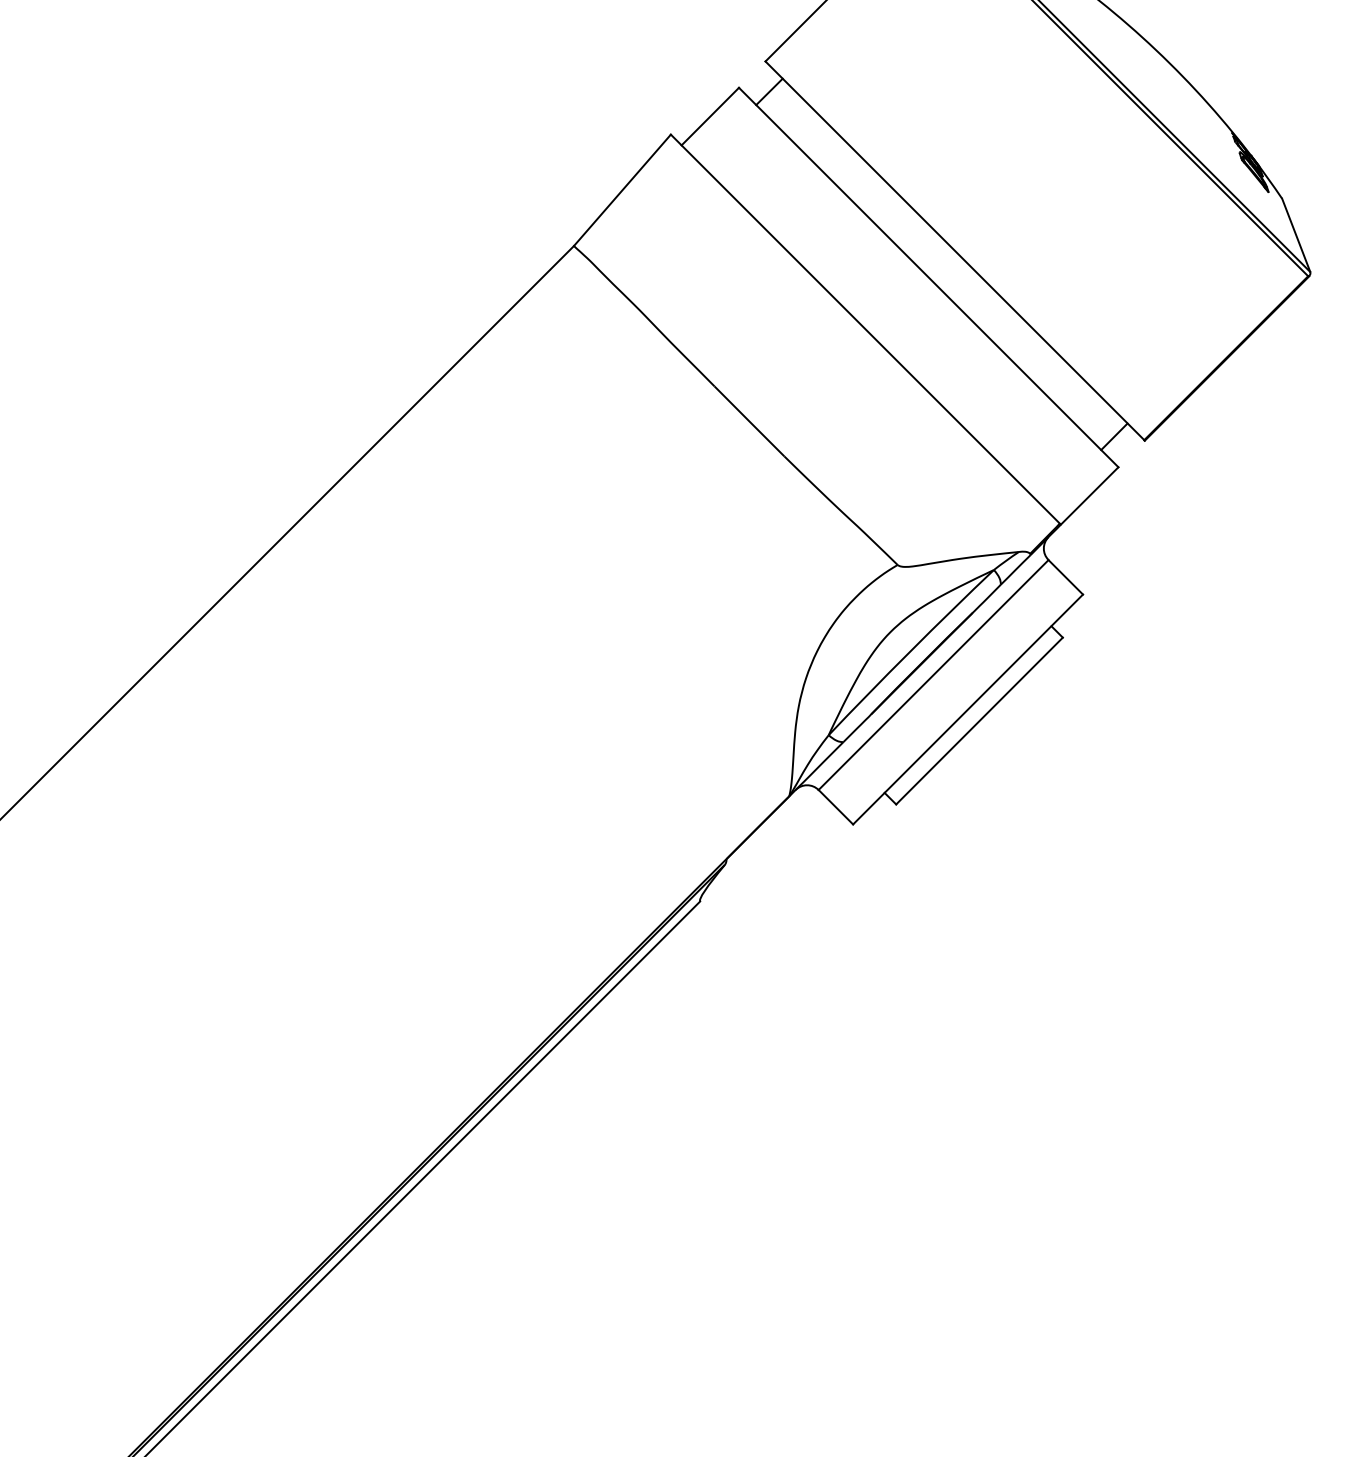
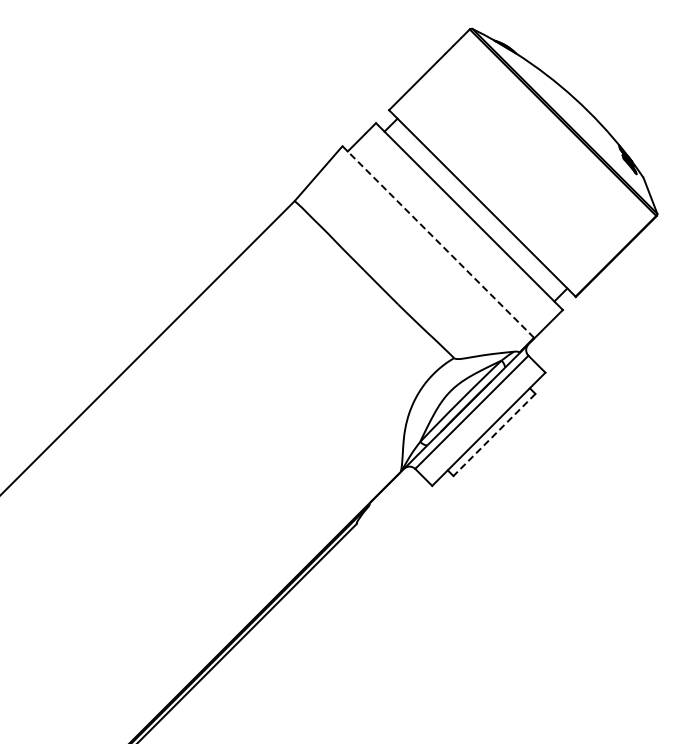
line: (865, 330) -> (438, 242), solid -> dashed
line: (979, 722) -> (494, 435), solid -> dashed

